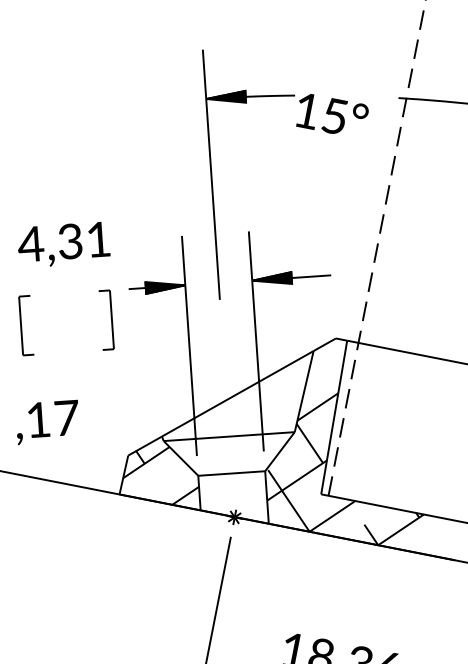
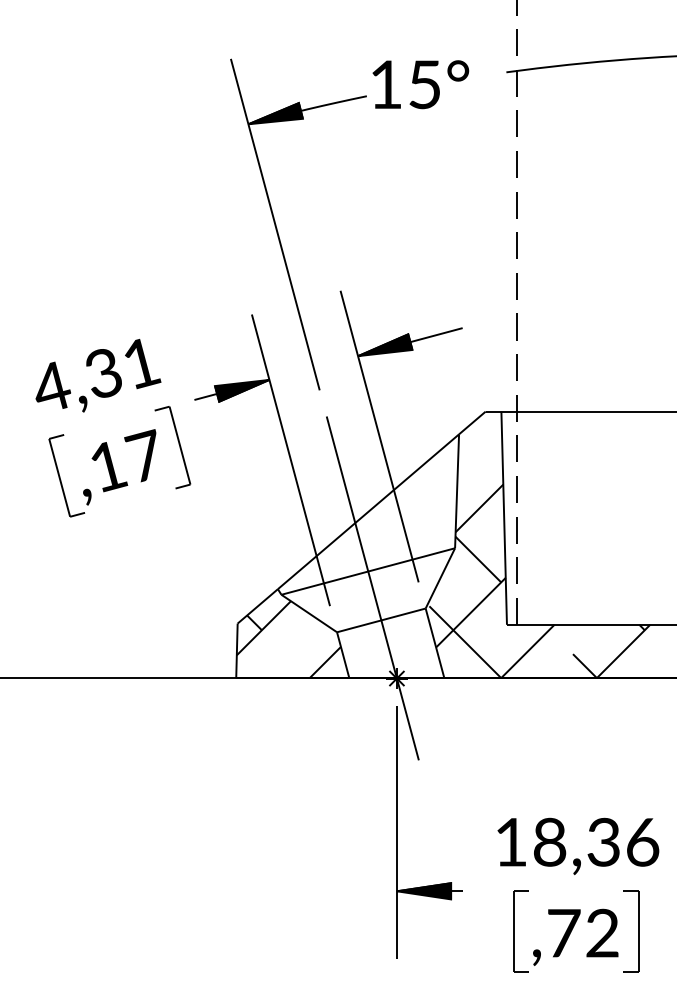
text: (331, 115) -> (420, 84), moved
text: (66, 242) -> (98, 375), moved
text: (46, 422) -> (119, 467), moved
line: (229, 449) -> (372, 588), added

